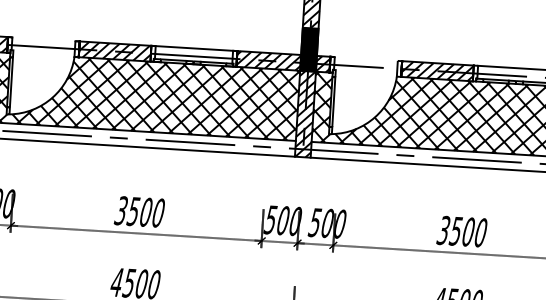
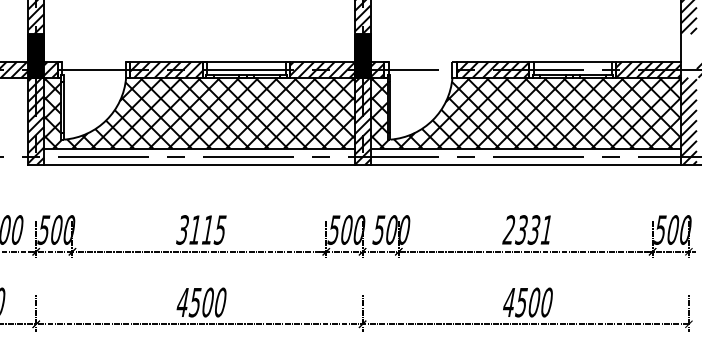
text: (145, 211) -> (207, 229), 3500 -> 3115
text: (461, 231) -> (527, 229), 3500 -> 2331

